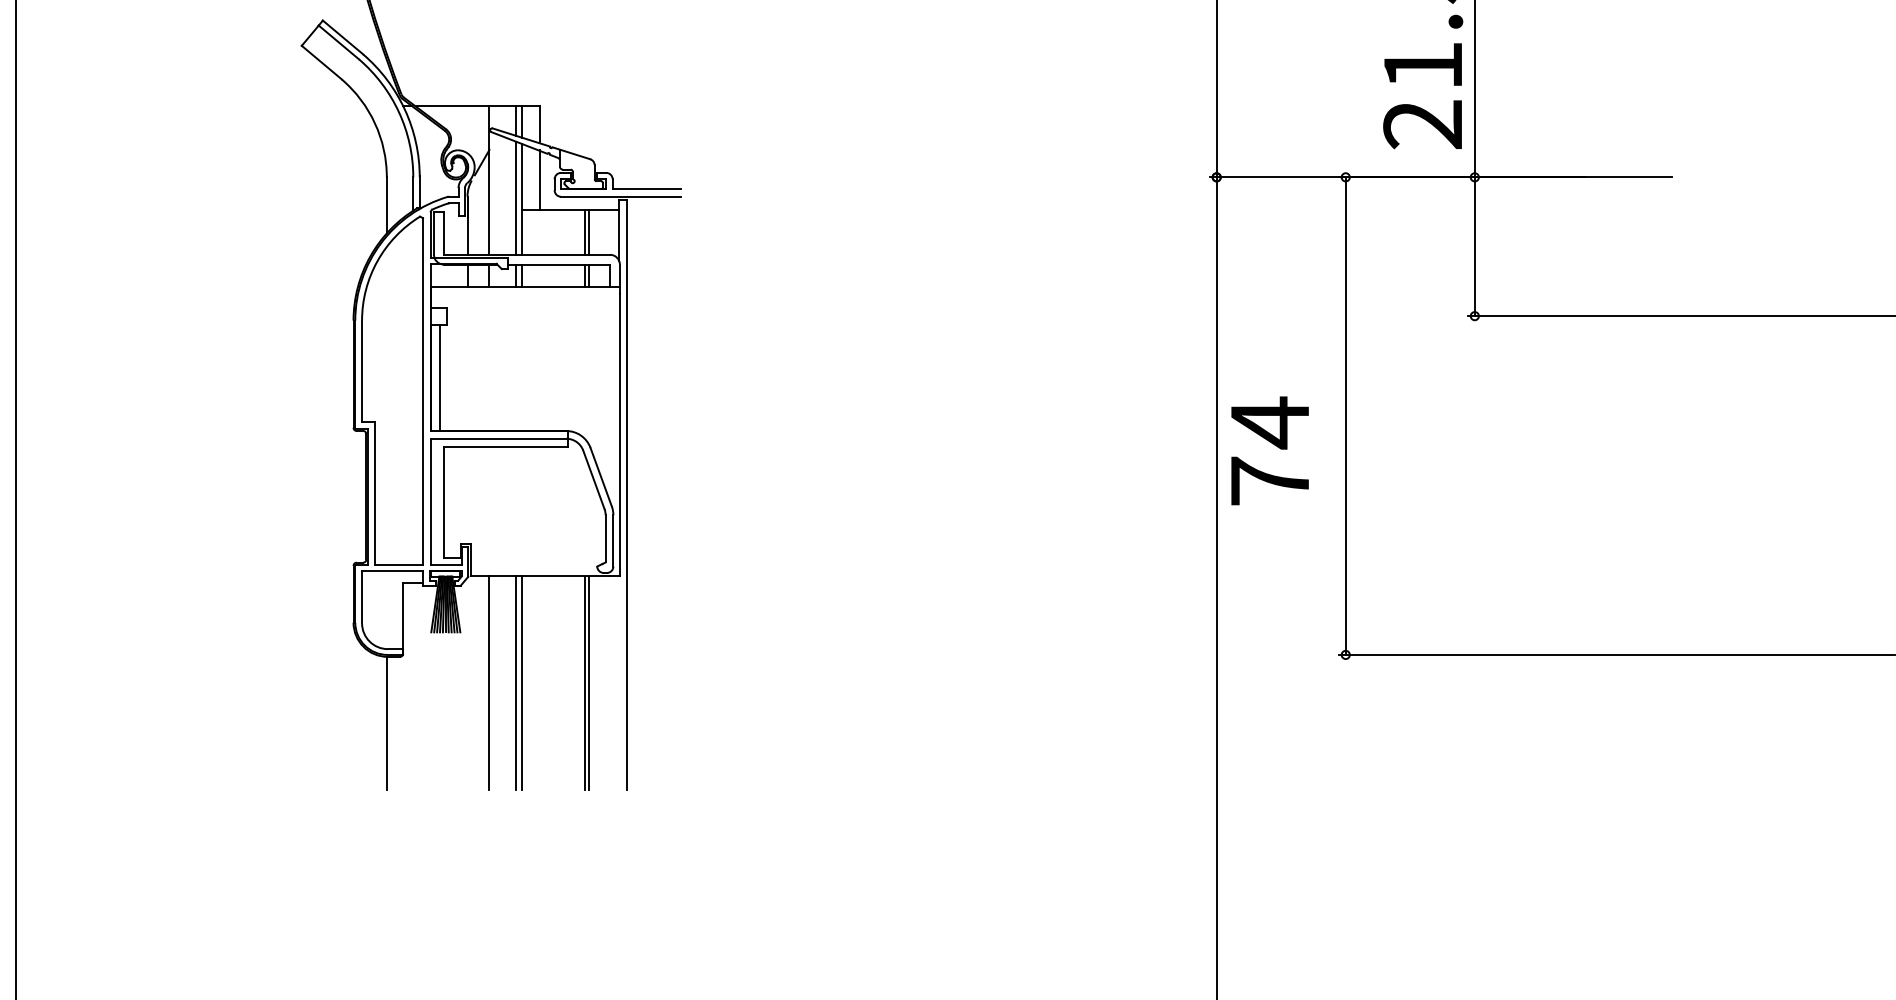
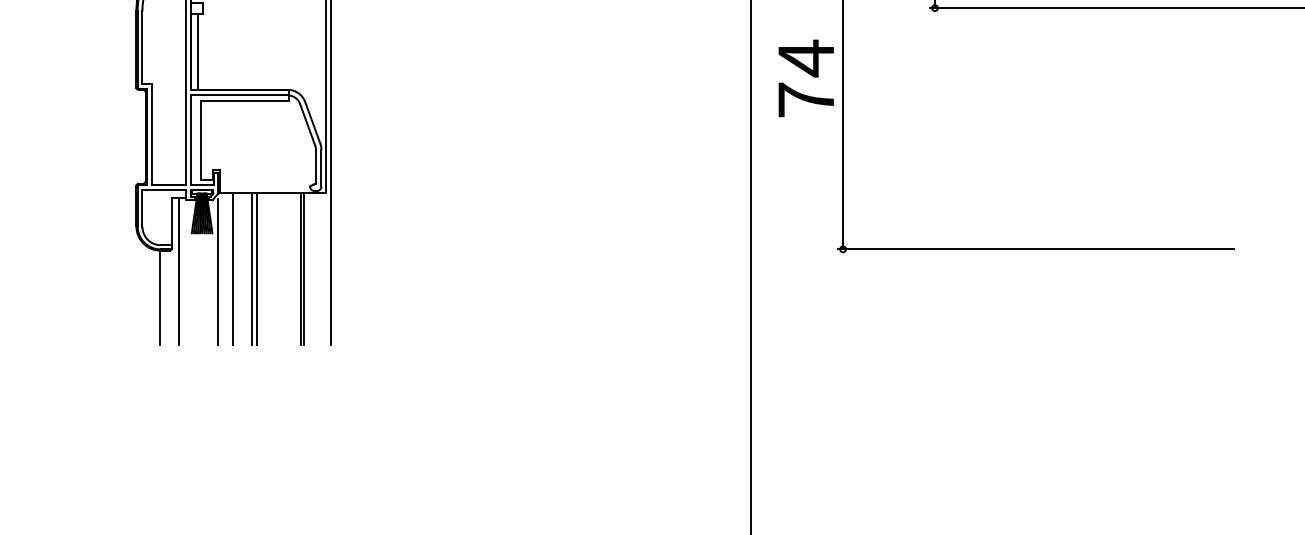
text: (1269, 450) -> (805, 78), moved
line: (413, 685) -> (179, 271), added
line: (467, 686) -> (217, 271), added

